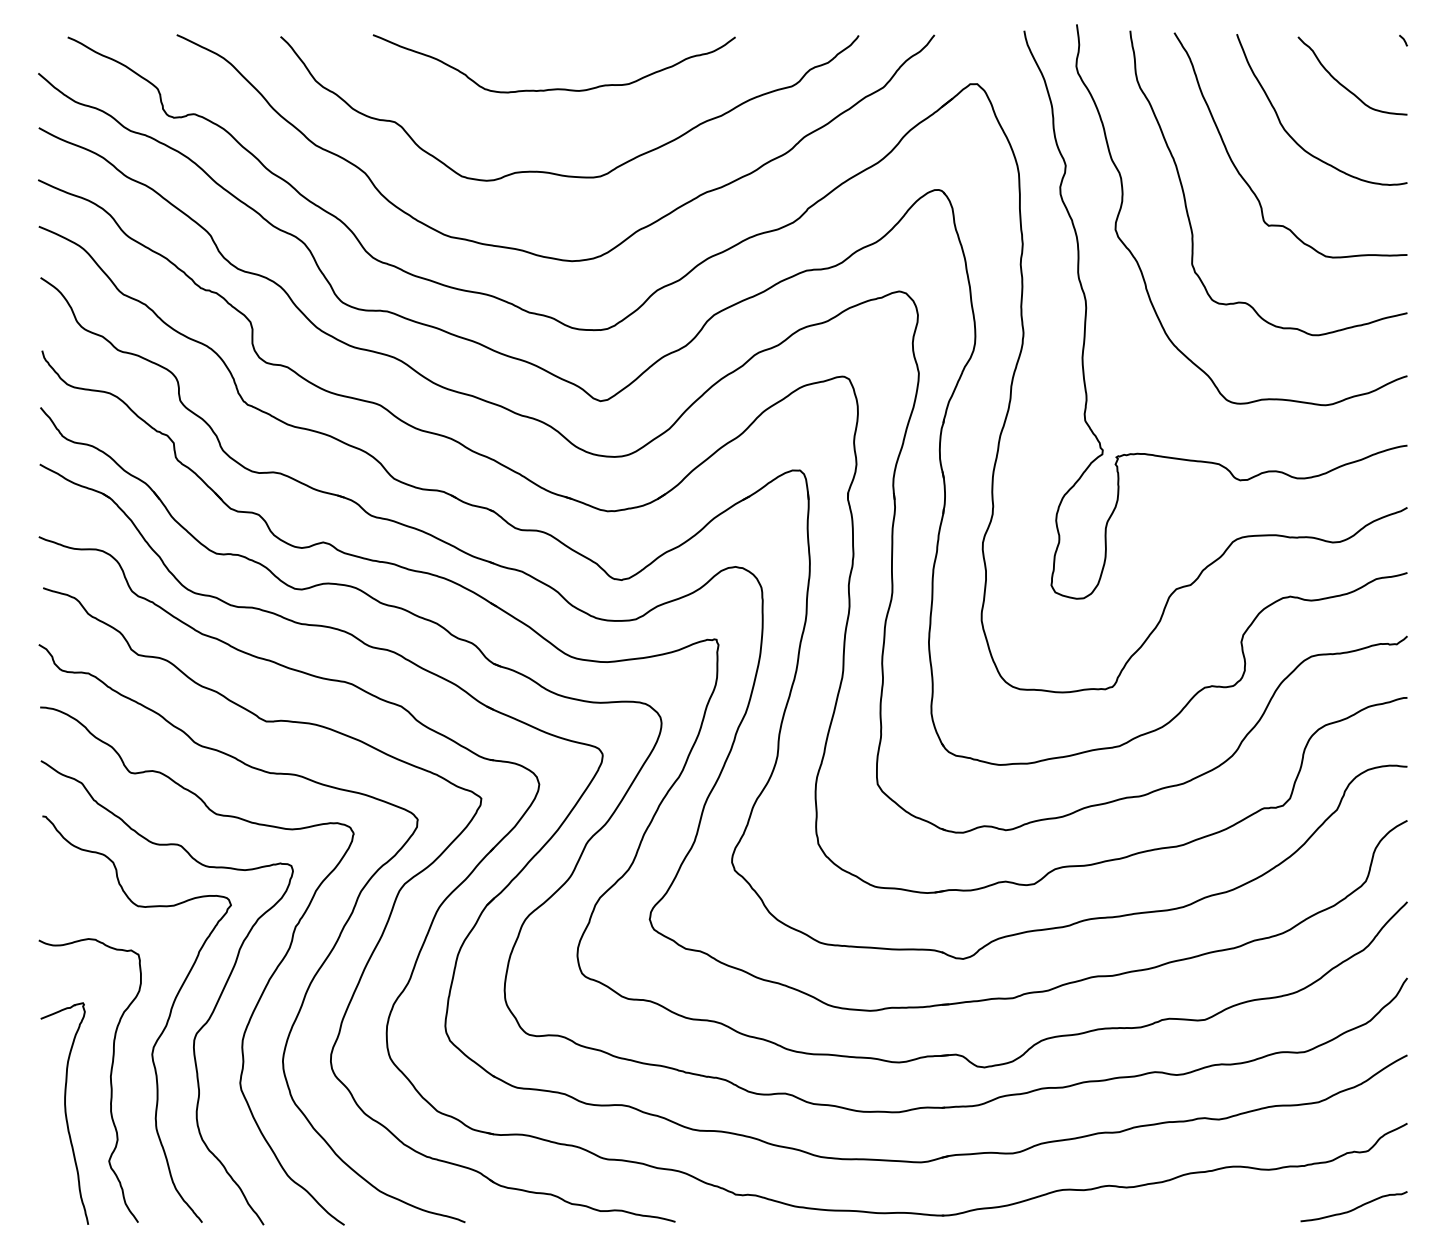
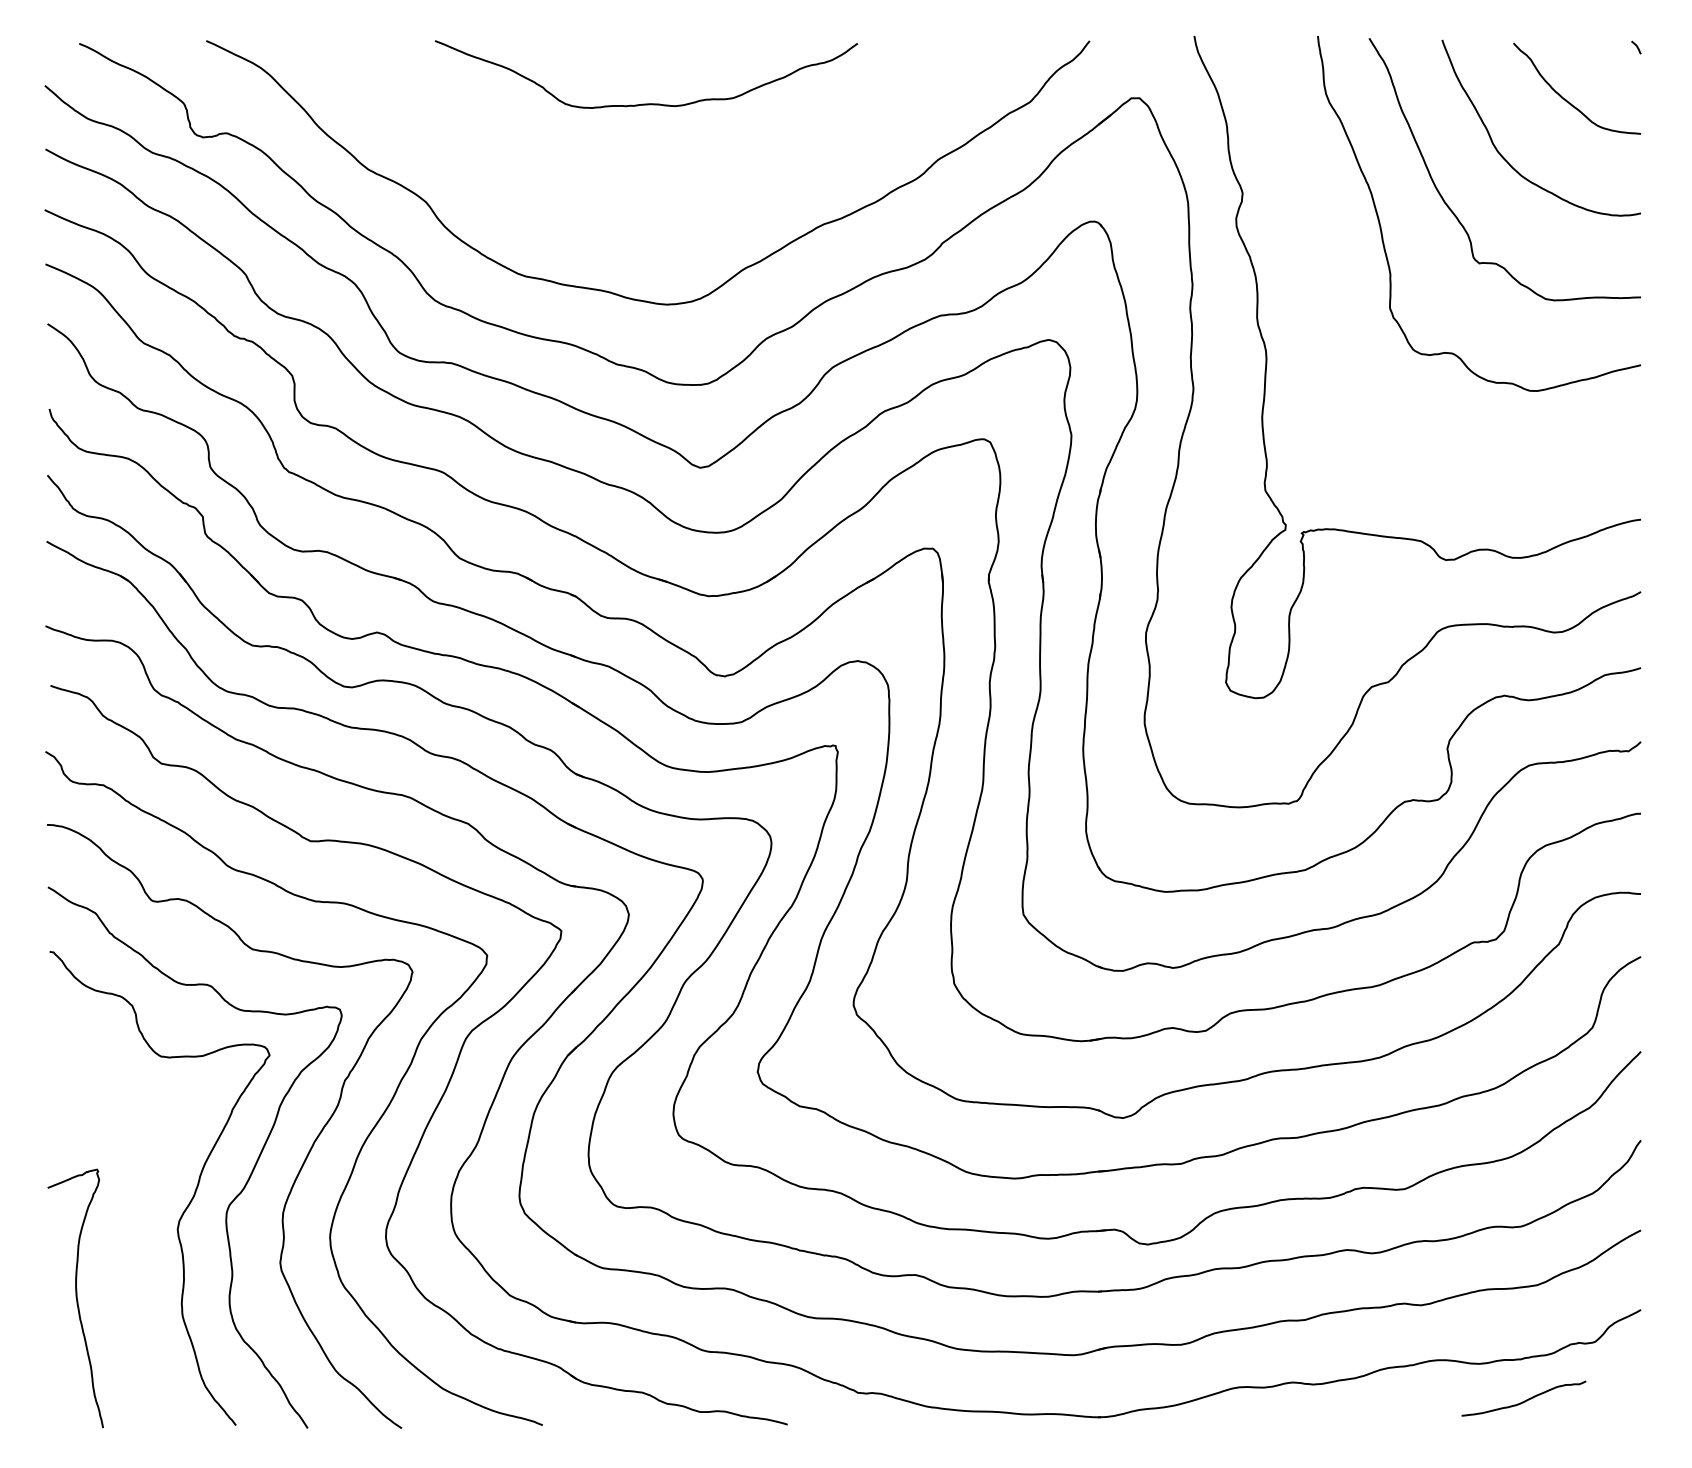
curve: (558, 173) -> (651, 202), removed
curve: (1139, 264) -> (1328, 308), removed
curve: (110, 1080) -> (129, 1259), removed
curve: (1353, 1208) -> (1523, 1400), moved

